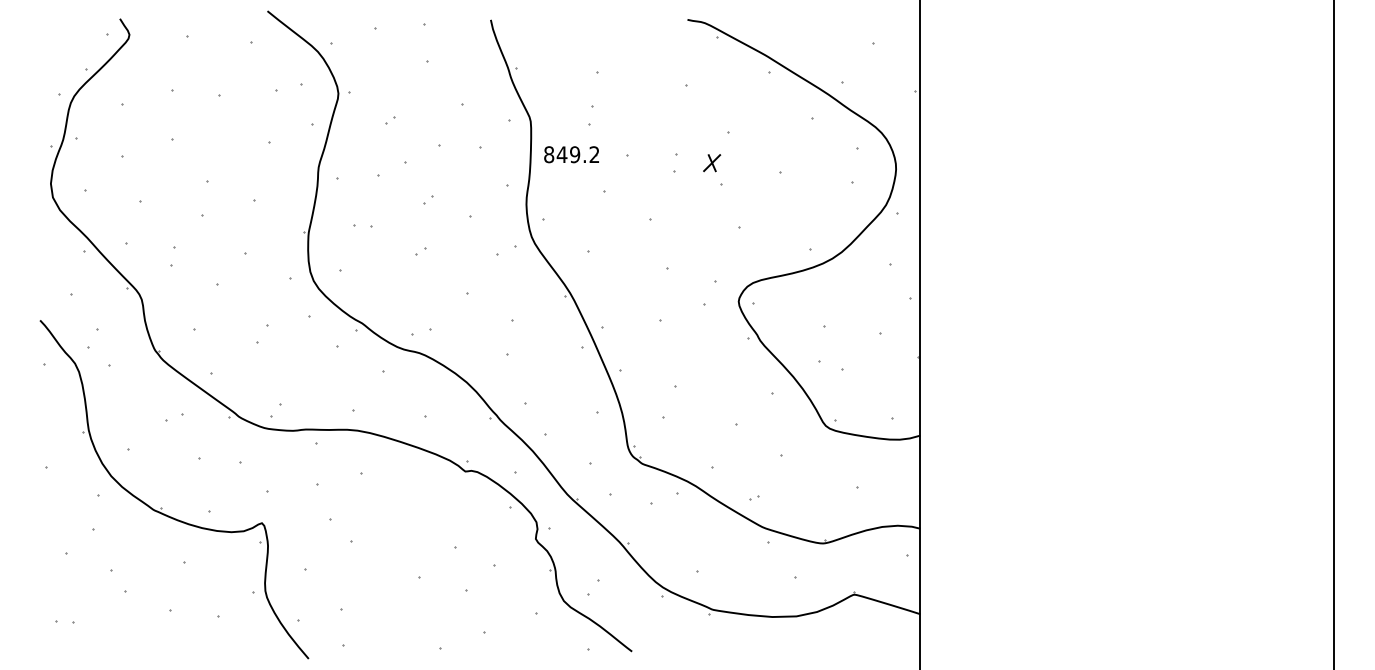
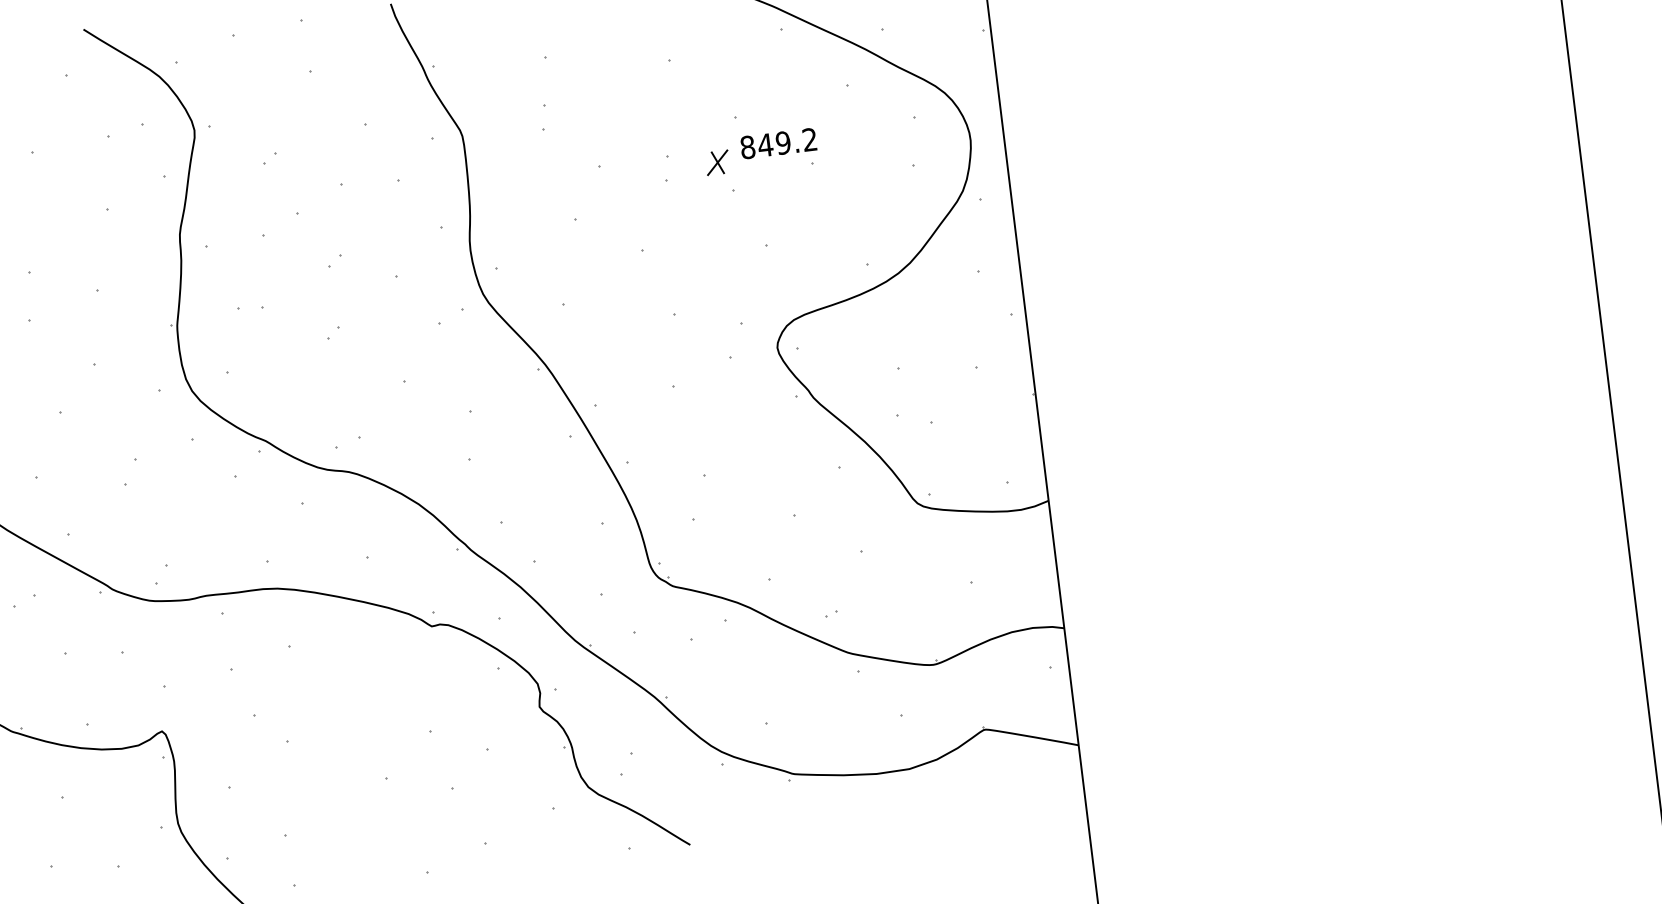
part: (571, 154) -> (778, 143), moved

